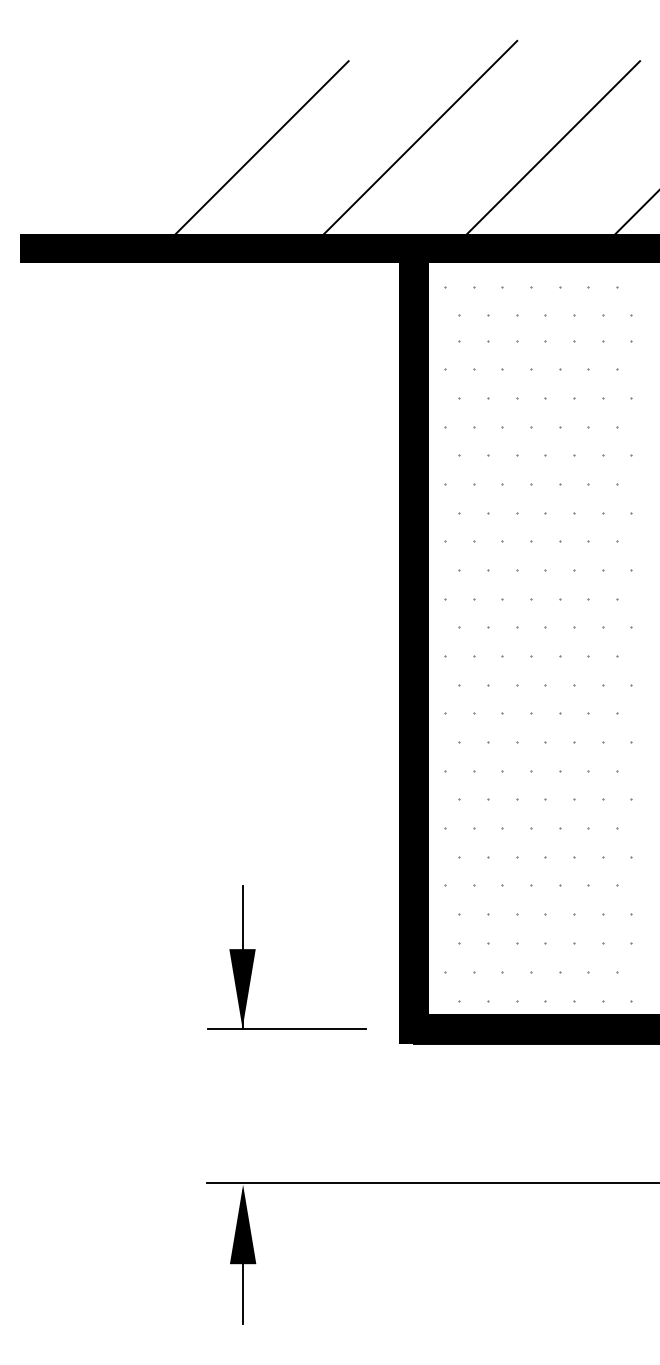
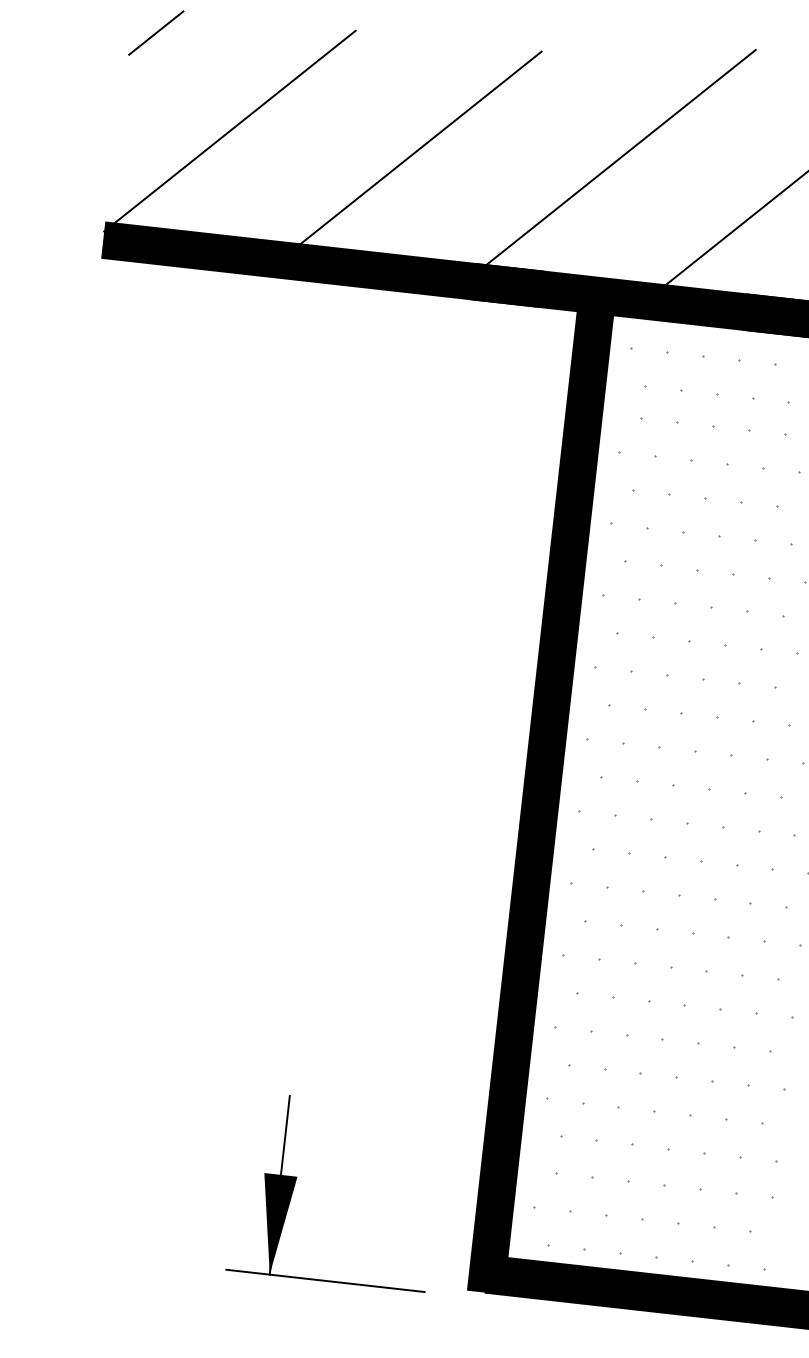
line: (42, 80) -> (155, 32), added
line: (109, 151) -> (229, 131), added
part: (255, 952) -> (296, 1180), moved

